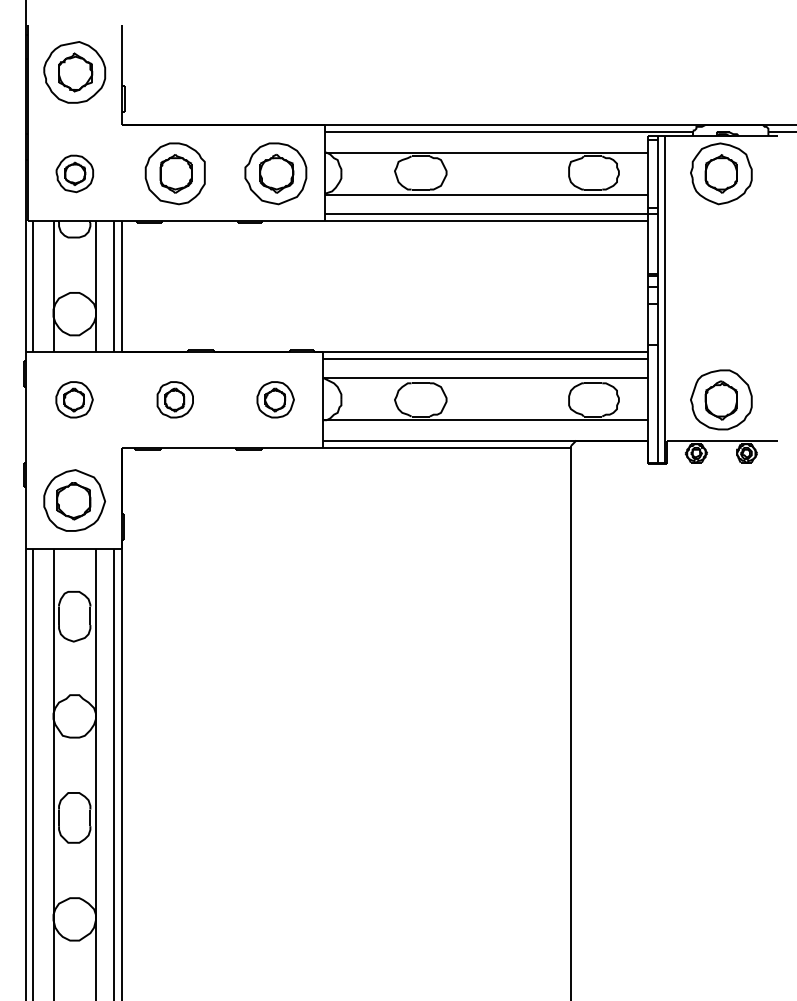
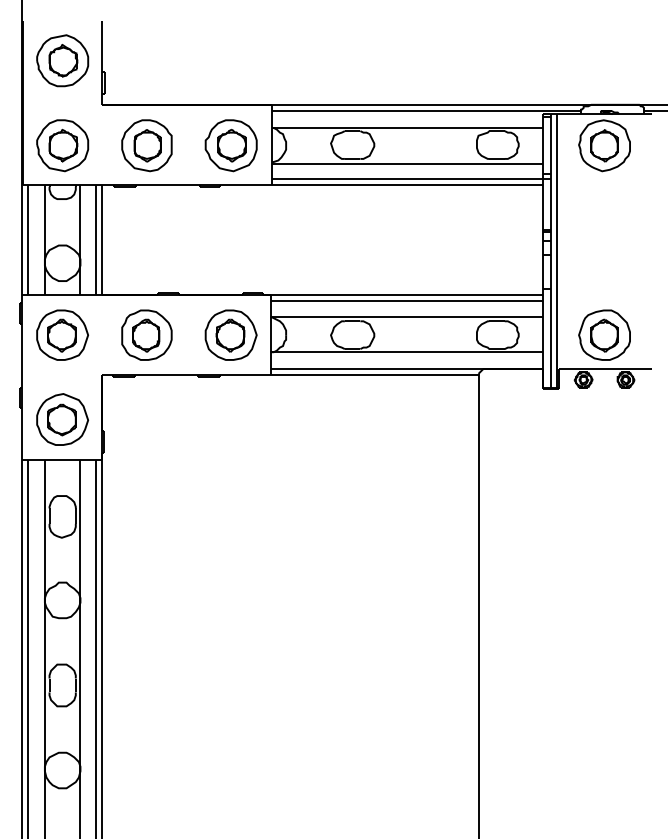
part: (74, 173) -> (62, 145), size x1.67
part: (74, 399) -> (62, 334), size x1.67
part: (174, 399) -> (146, 334), size x1.67
part: (274, 399) -> (230, 334), size x1.67

